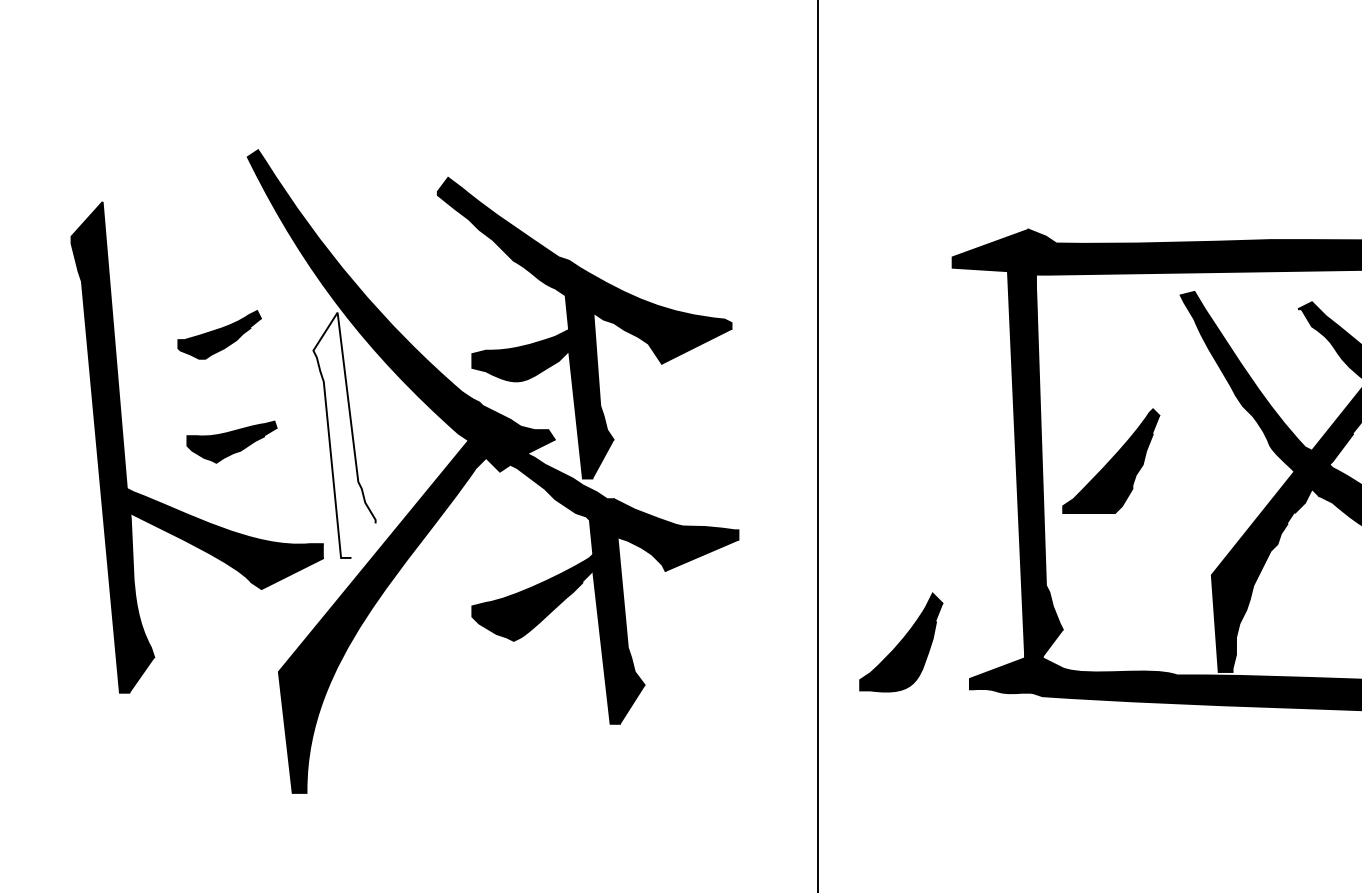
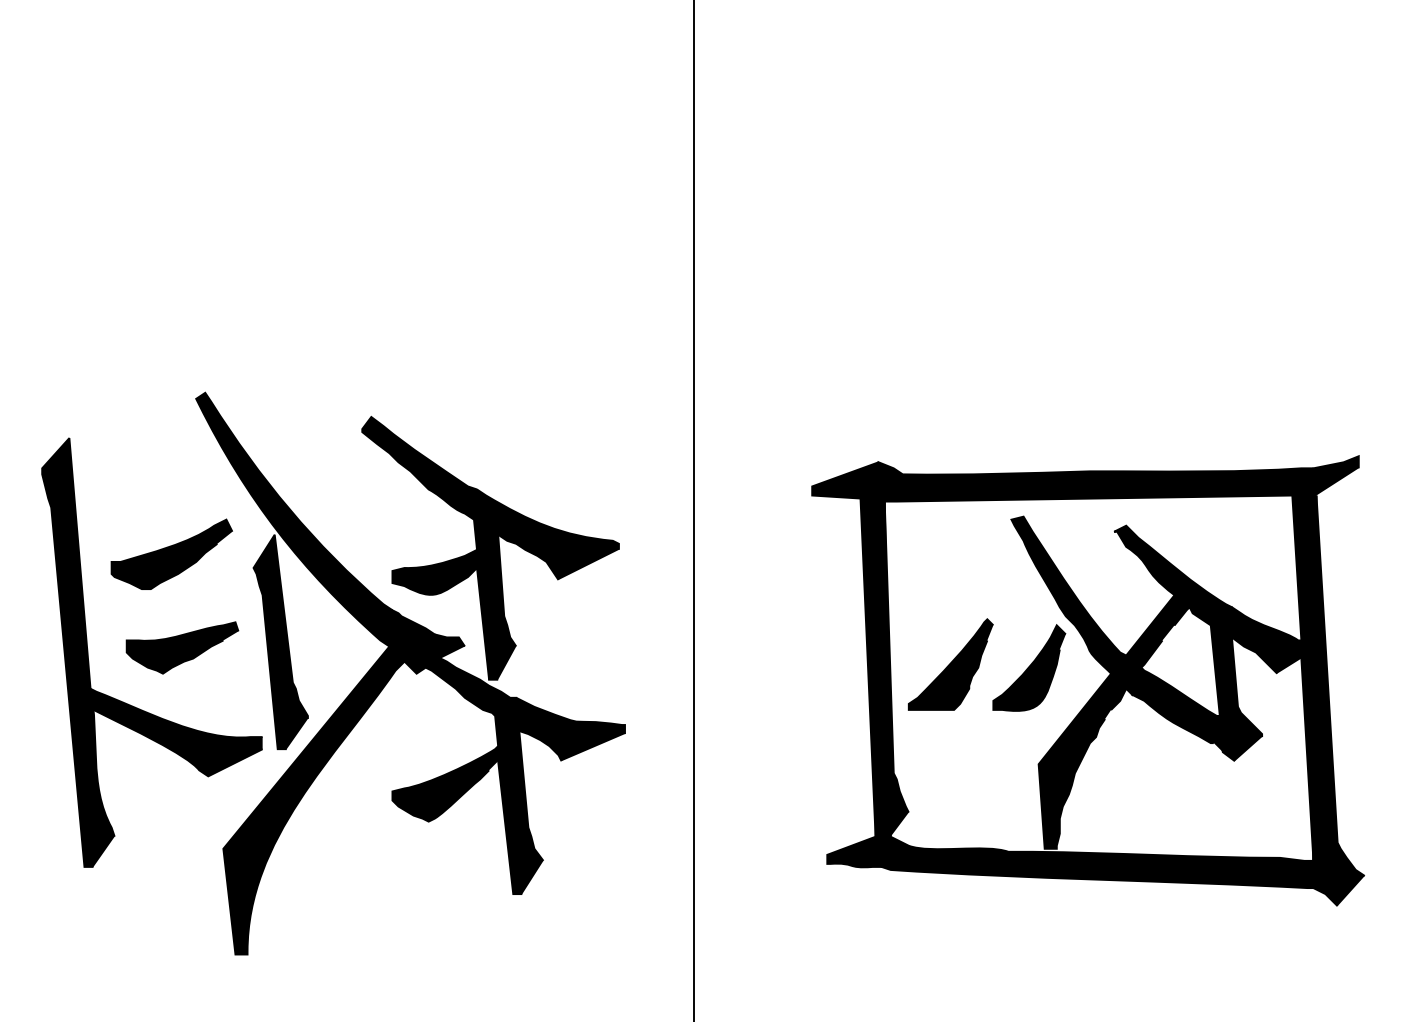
part: (219, 334) -> (171, 553), size x1.67
fill: (344, 434) -> (280, 641), added
part: (232, 441) -> (182, 647), size x1.43
part: (901, 641) -> (1029, 667), moved

